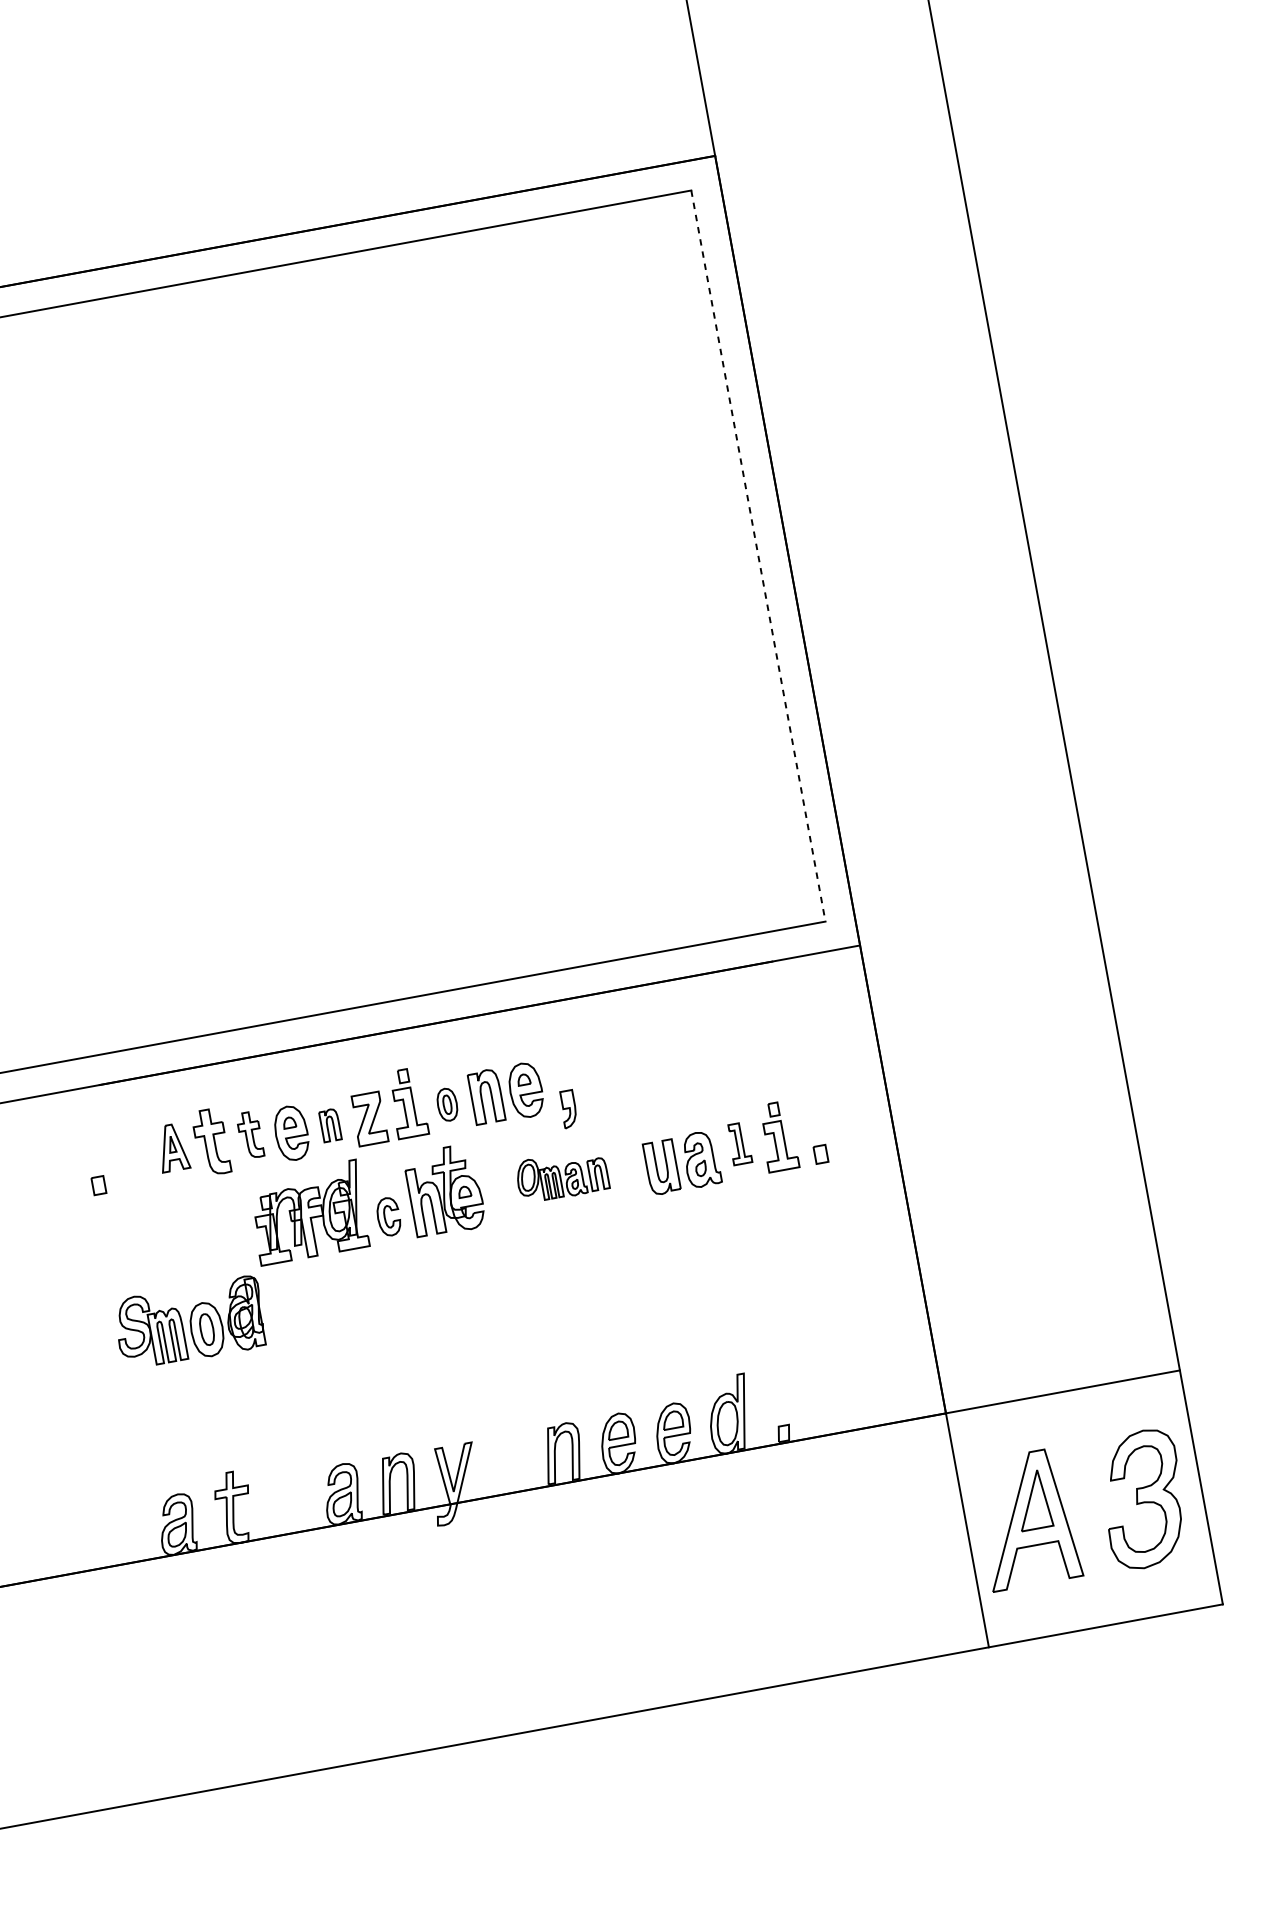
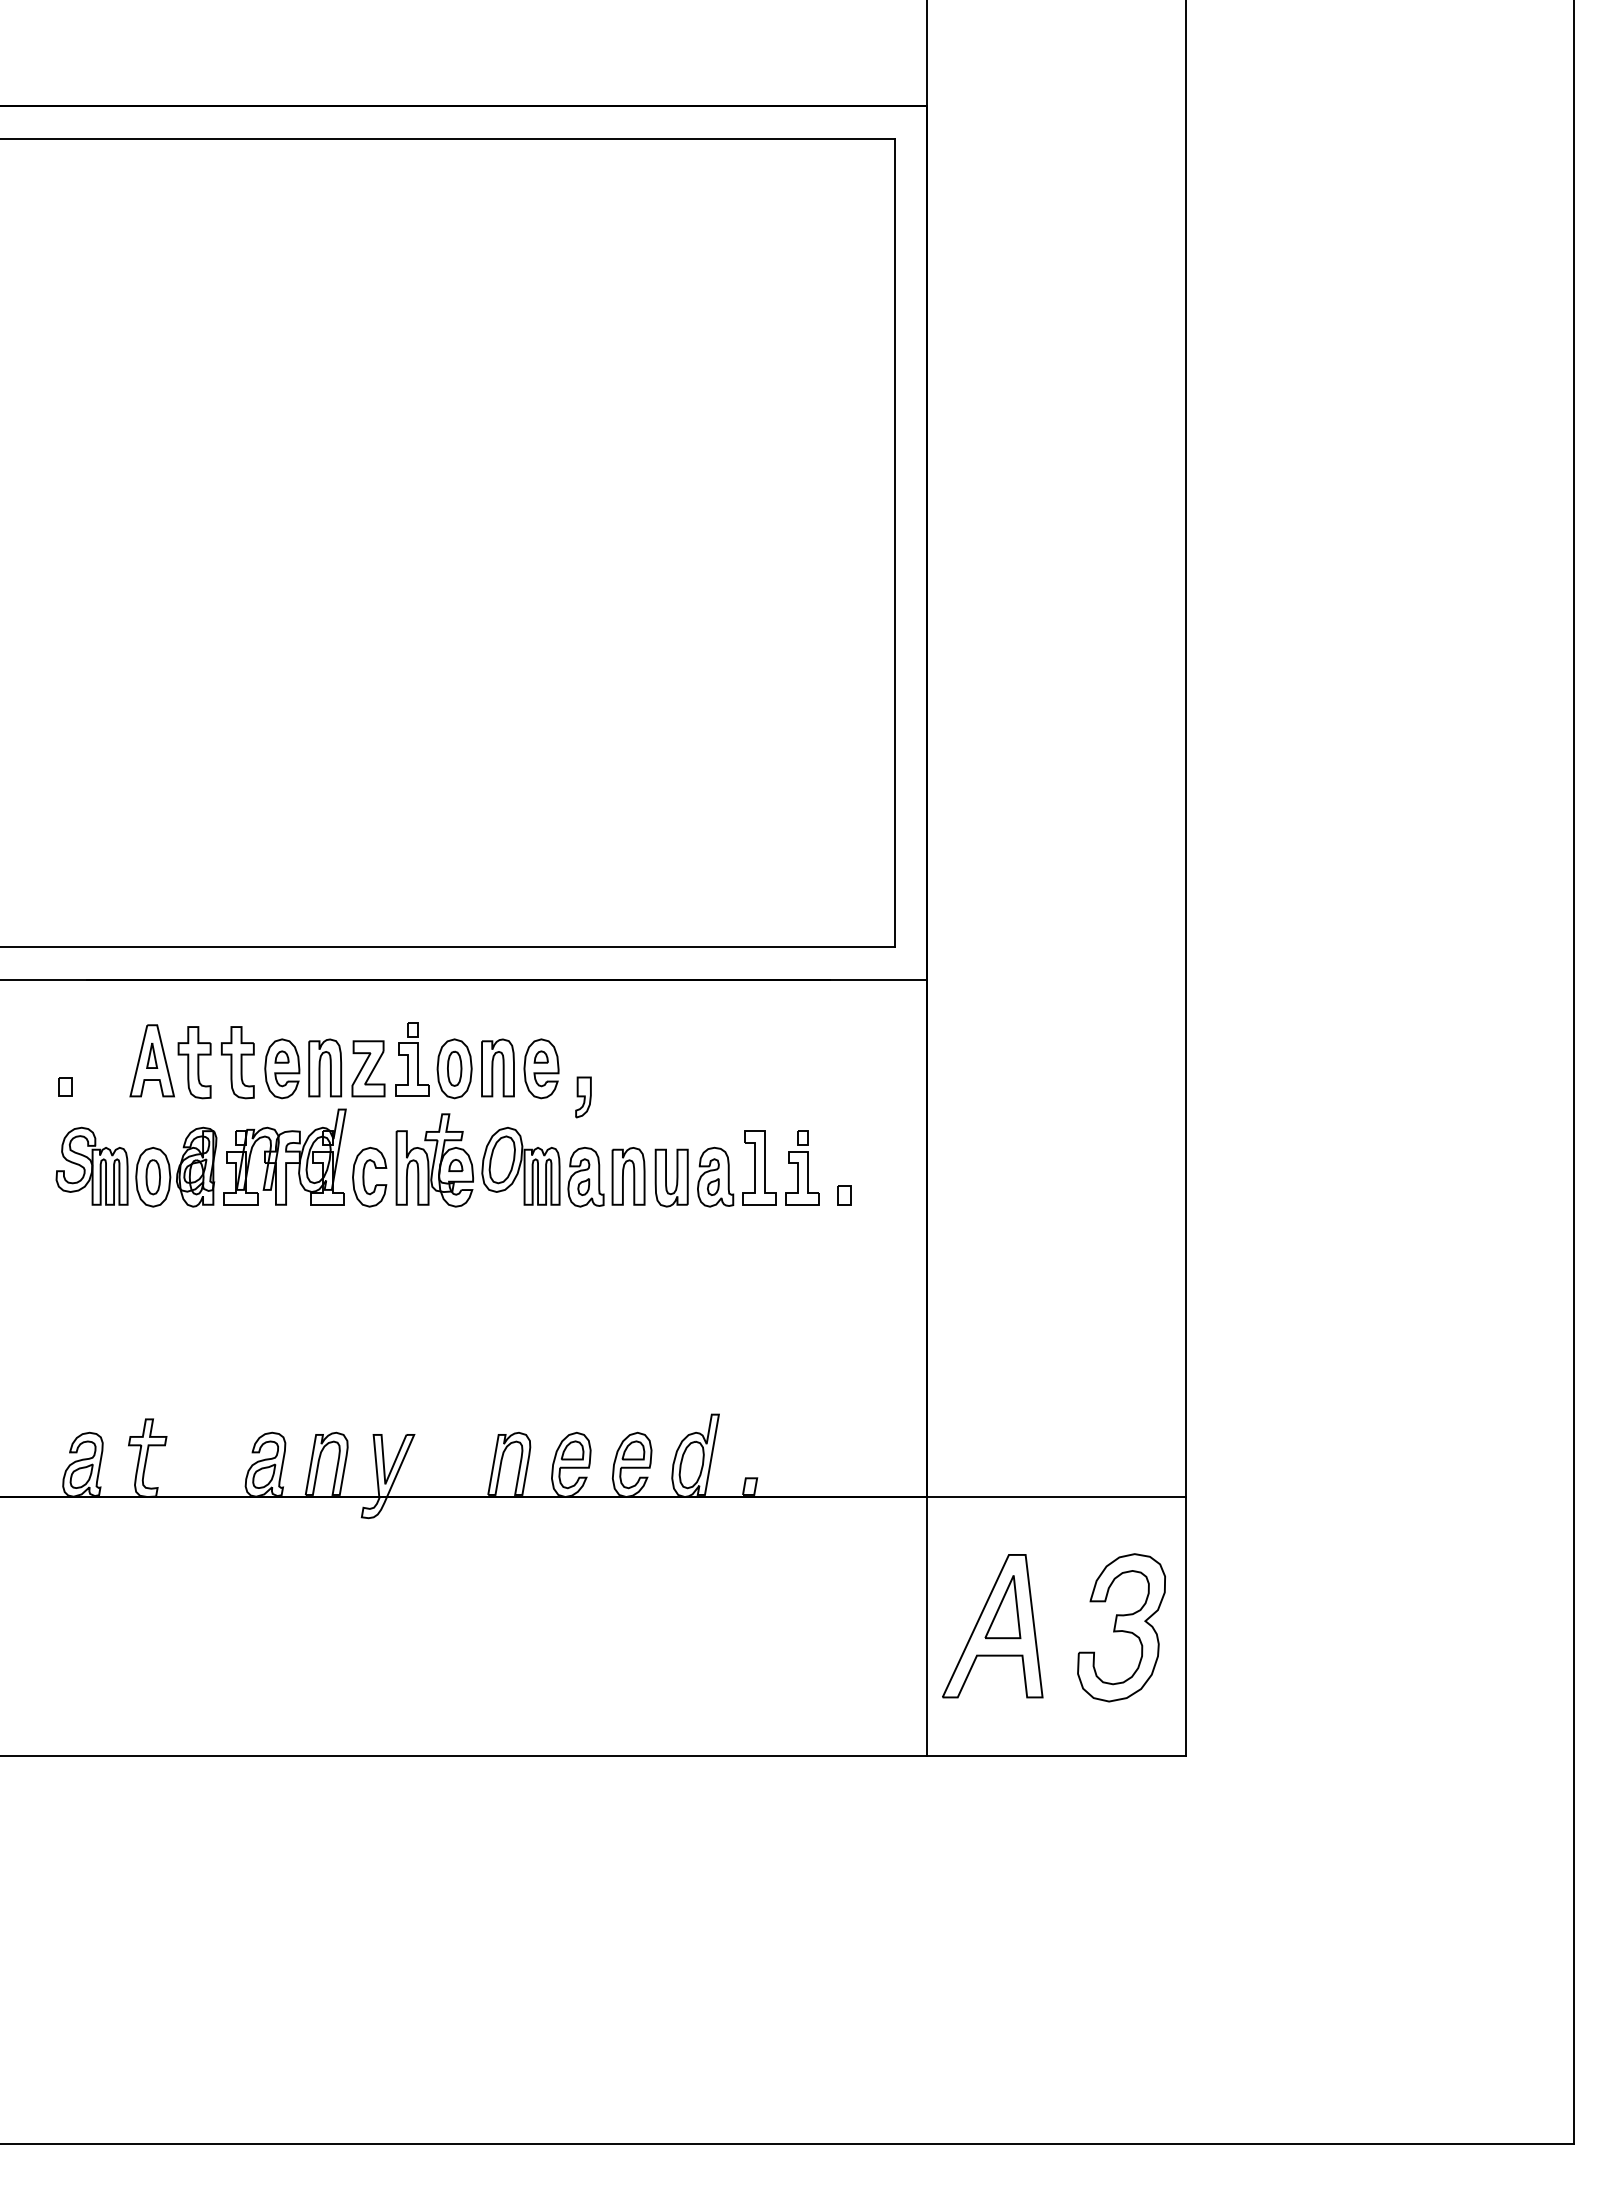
line: (758, 556) -> (894, 543), dashed -> solid
part: (447, 1104) -> (454, 1068), size x1.67
part: (330, 1124) -> (325, 1067), size x1.67
part: (250, 1135) -> (237, 1062), size x1.43
part: (739, 1143) -> (759, 1167), size x1.67
part: (171, 1147) -> (151, 1060), size x1.43
part: (562, 1175) -> (563, 1167), size x1.67
part: (388, 1217) -> (369, 1177), size x1.43
part: (190, 1322) -> (136, 1166), moved

